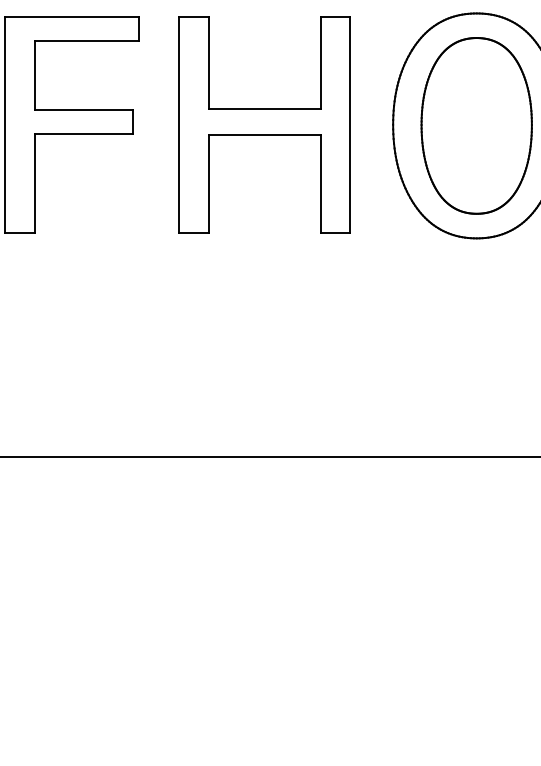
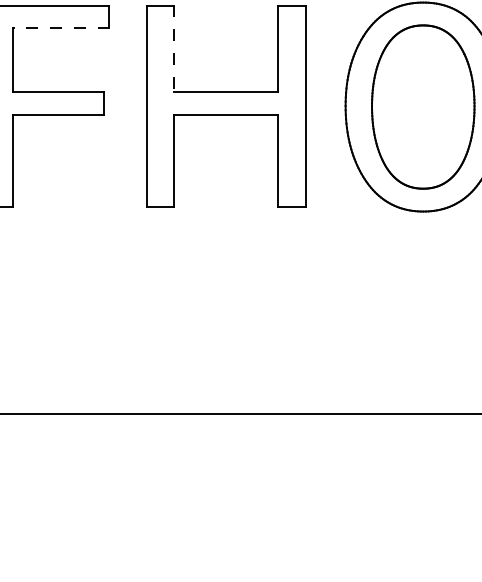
line: (86, 41) -> (60, 28), solid -> dashed
line: (208, 63) -> (174, 49), solid -> dashed

